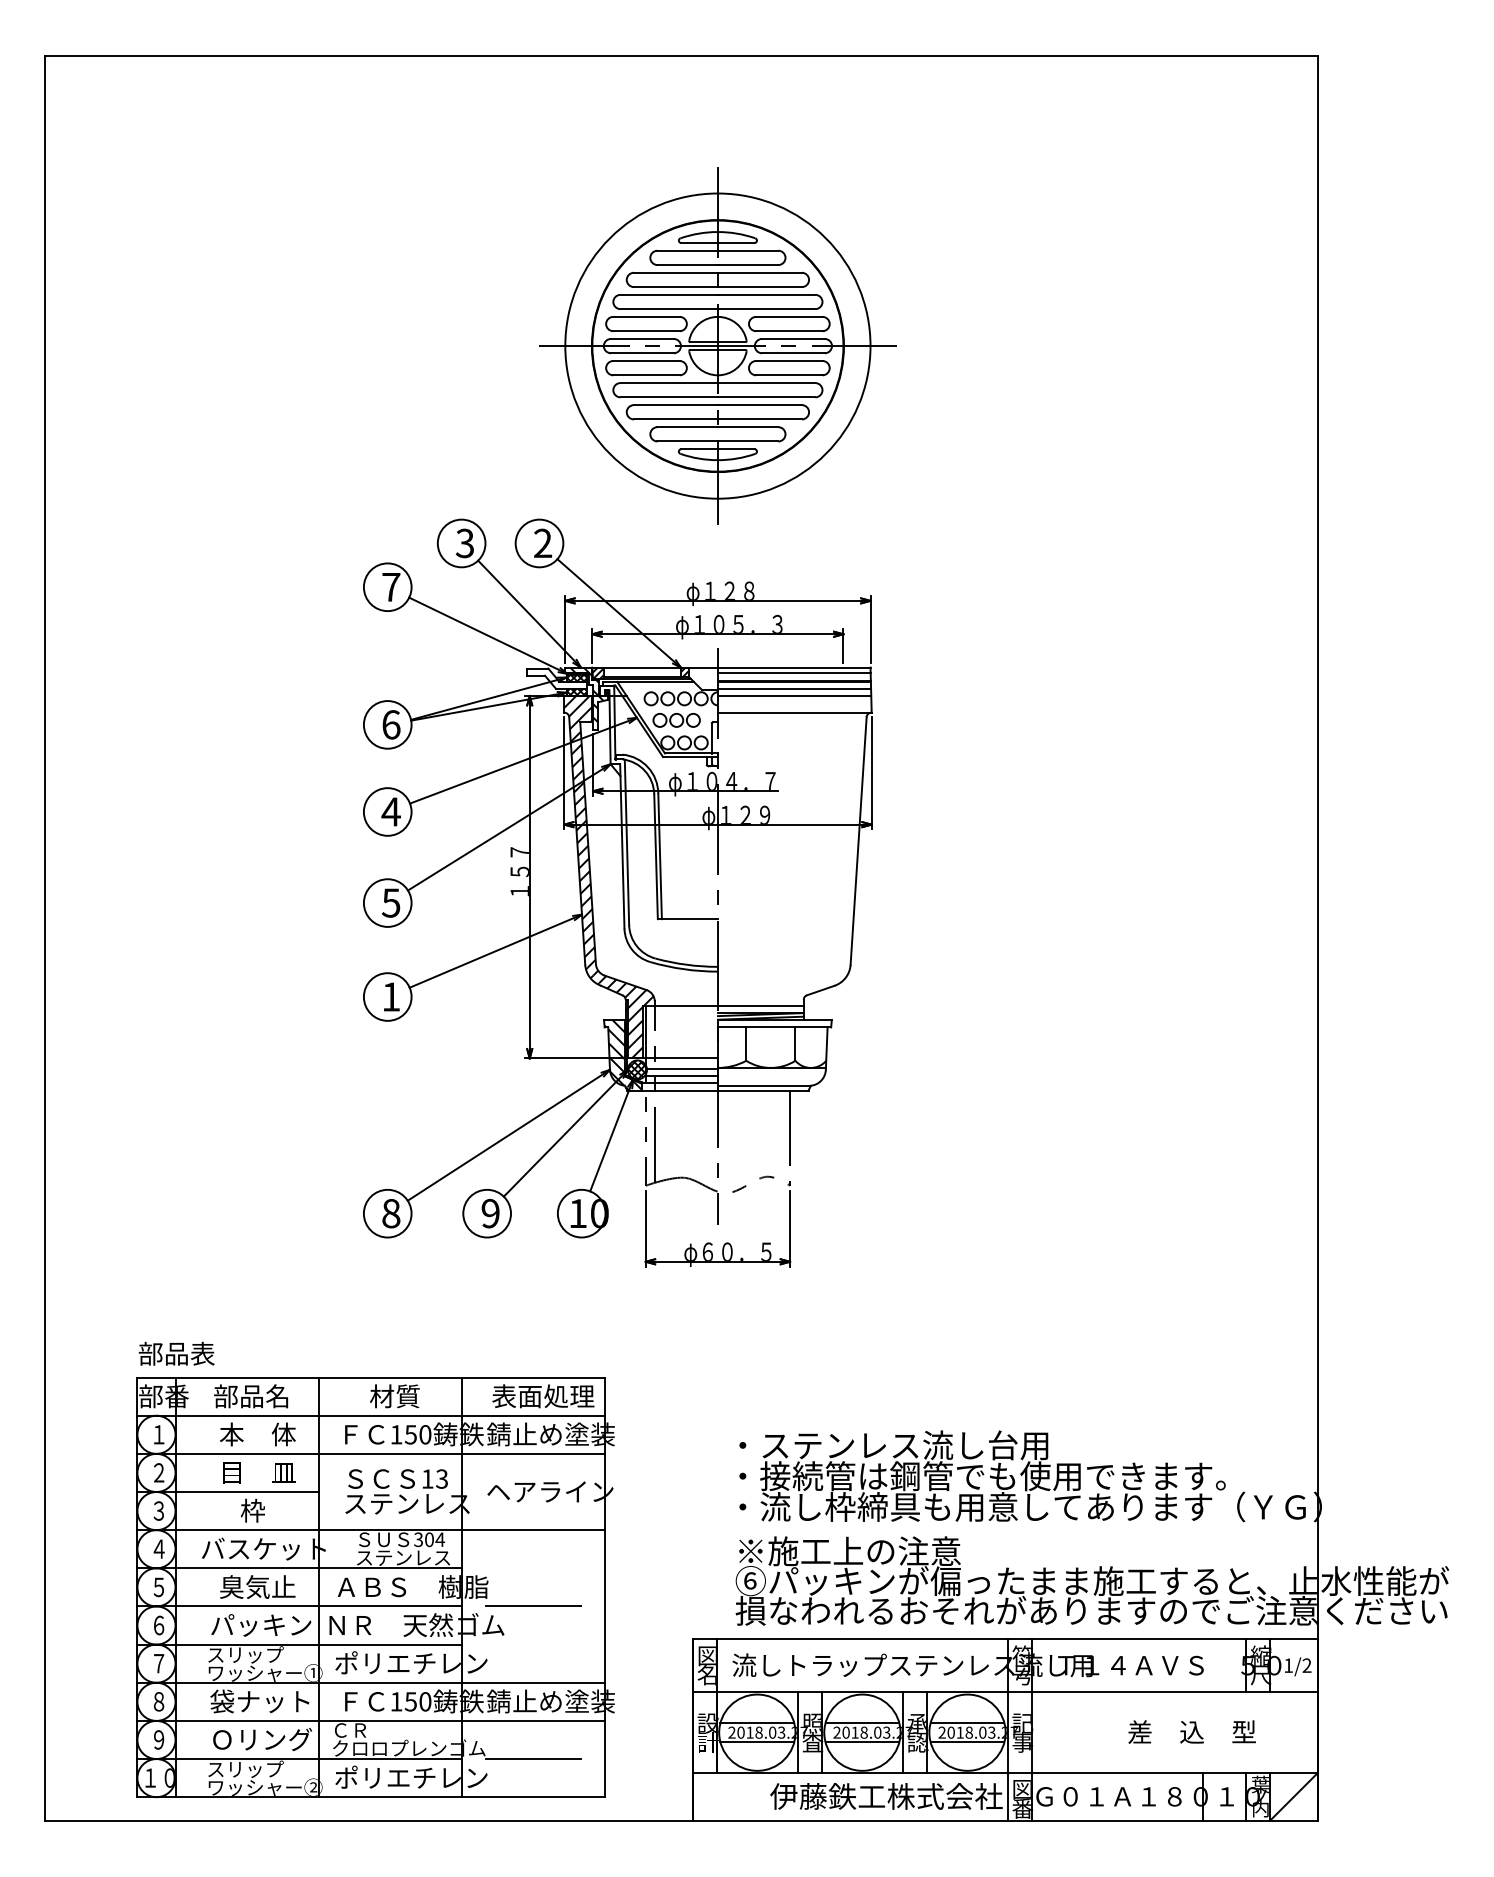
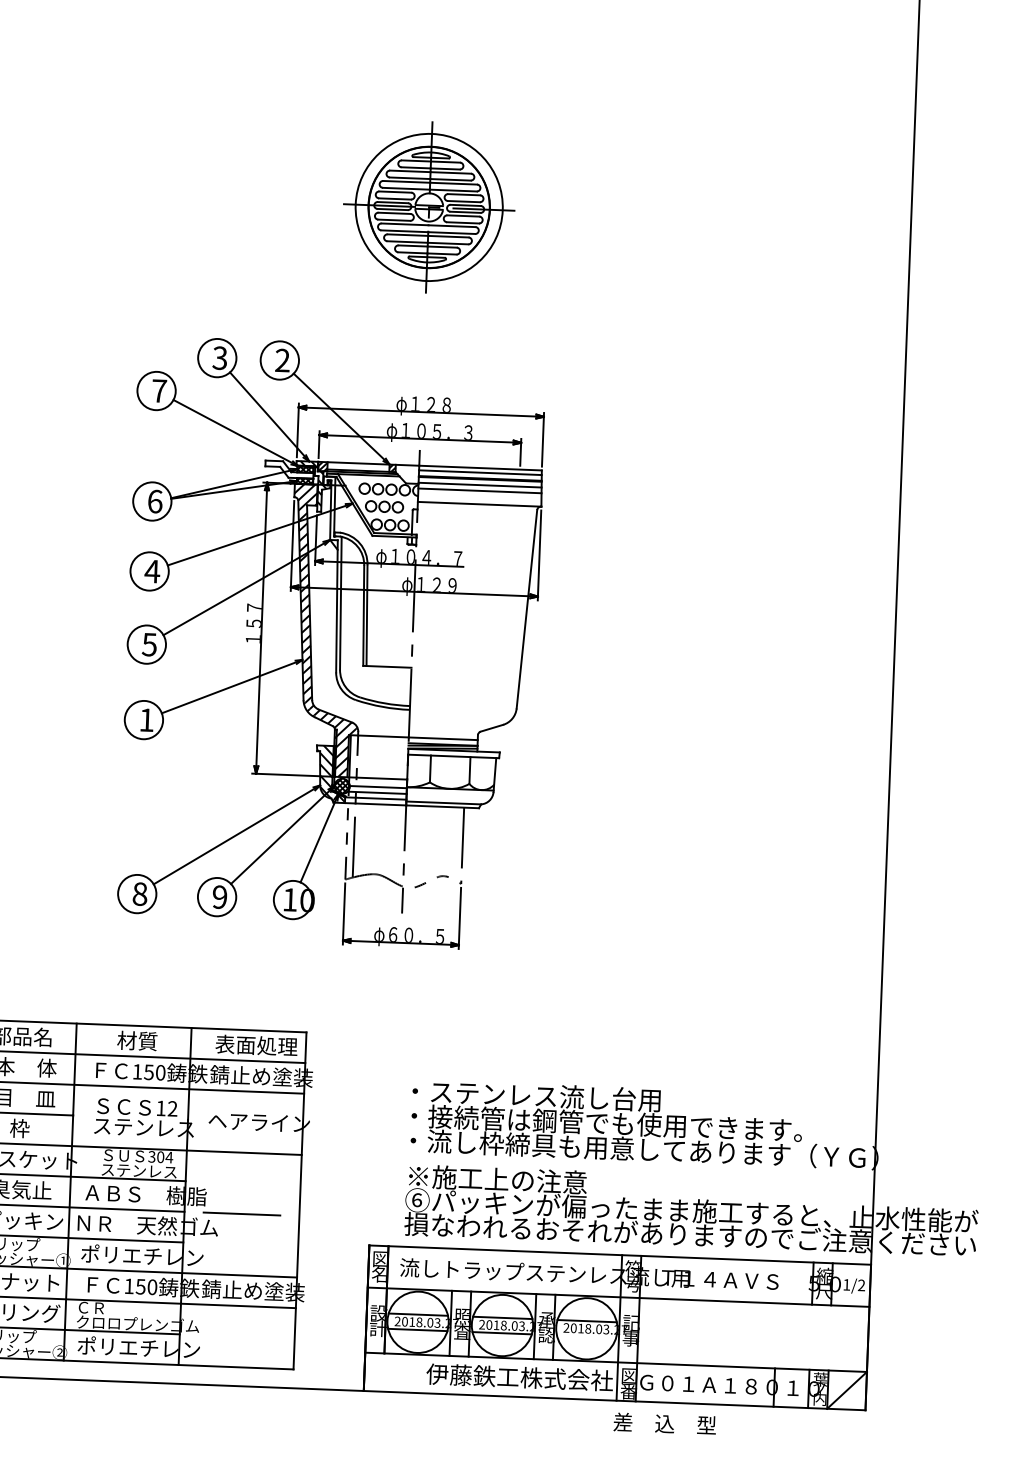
part: (717, 345) -> (428, 207), size x0.6
text: (442, 1478) -> (173, 1108), 13 -> 12
text: (1191, 1731) -> (664, 1423), moved
line: (967, 1742) -> (586, 1336), removed
line: (532, 1759) -> (236, 1336), removed

